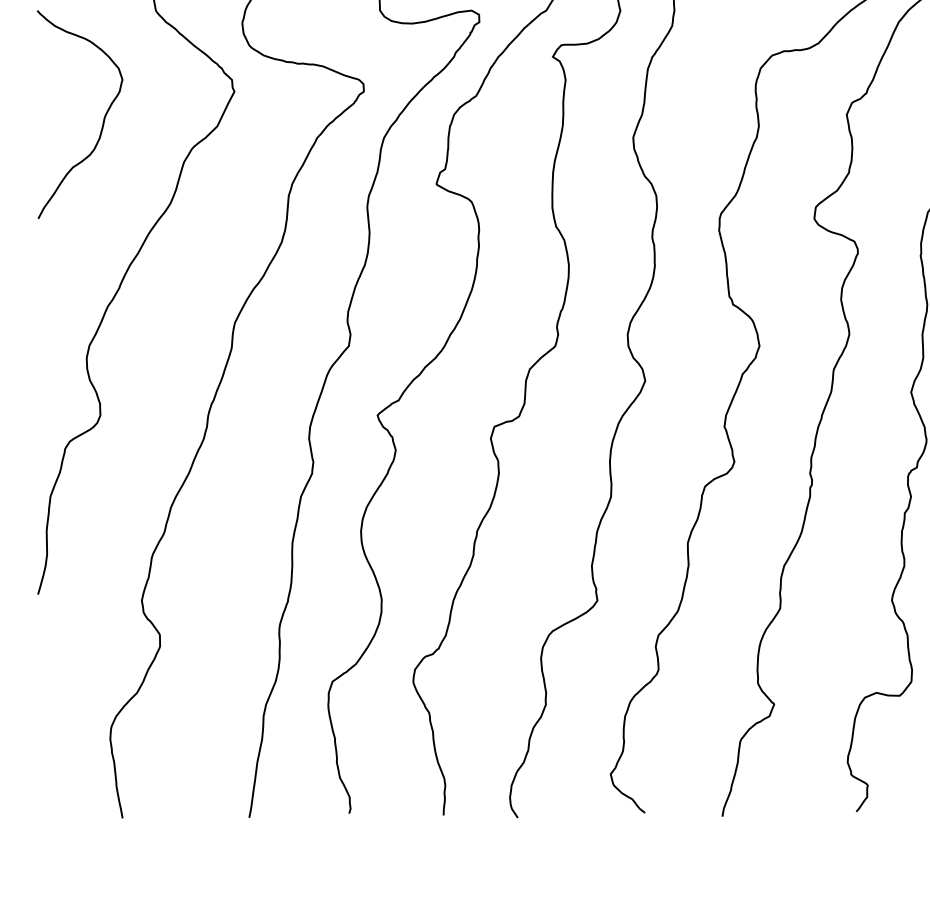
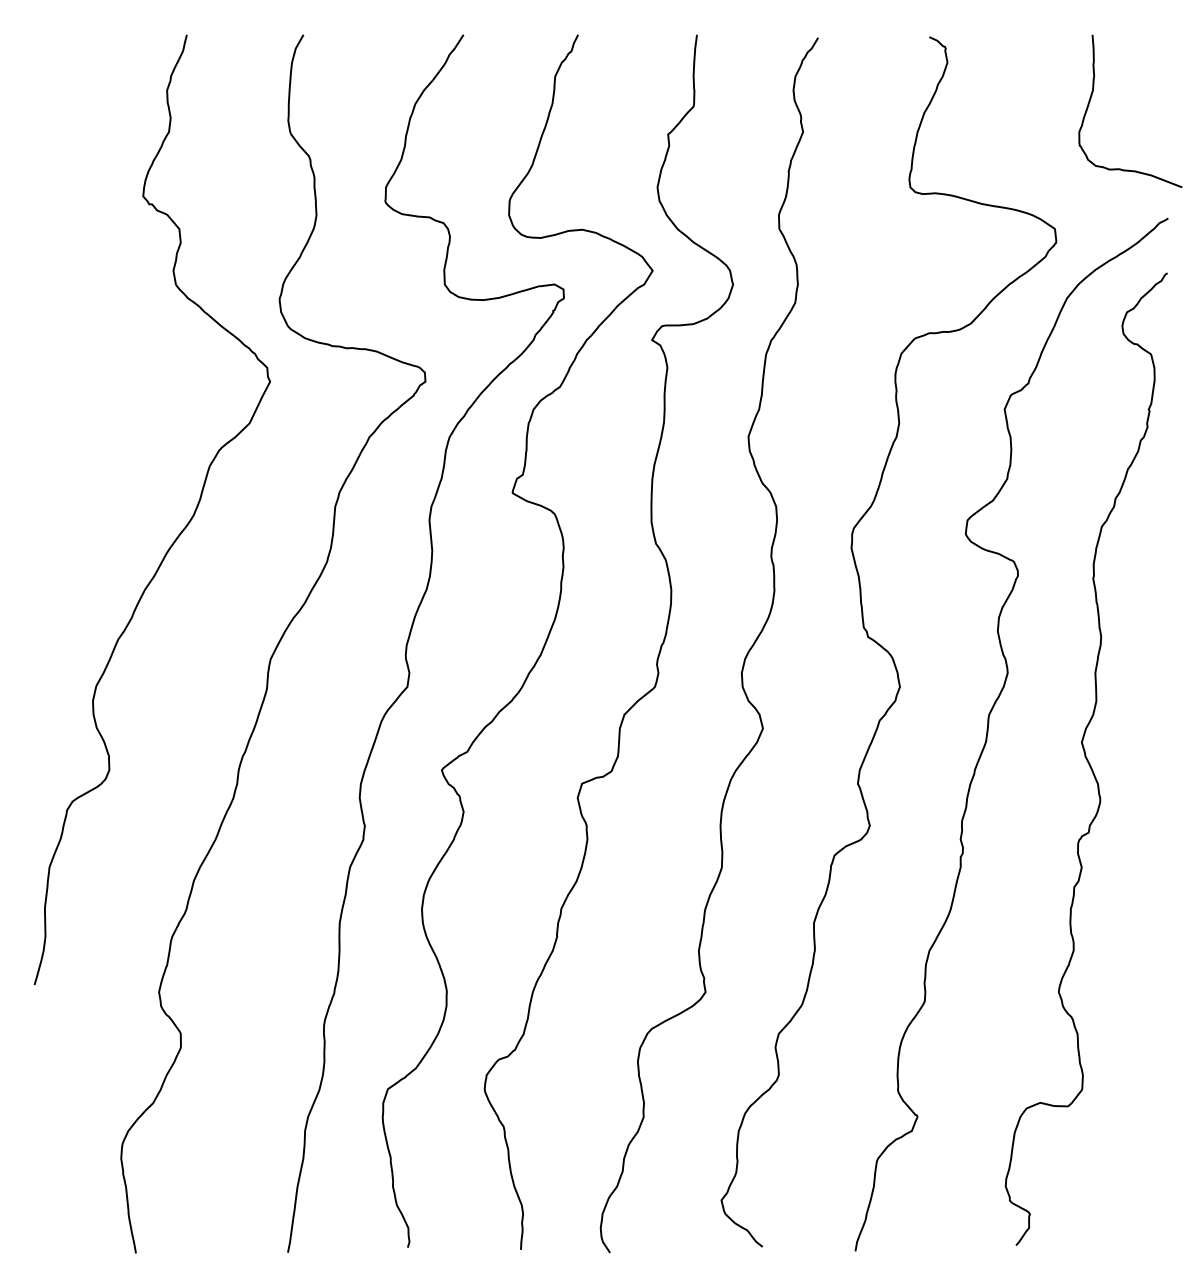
curve: (103, 120) -> (112, 416), removed

